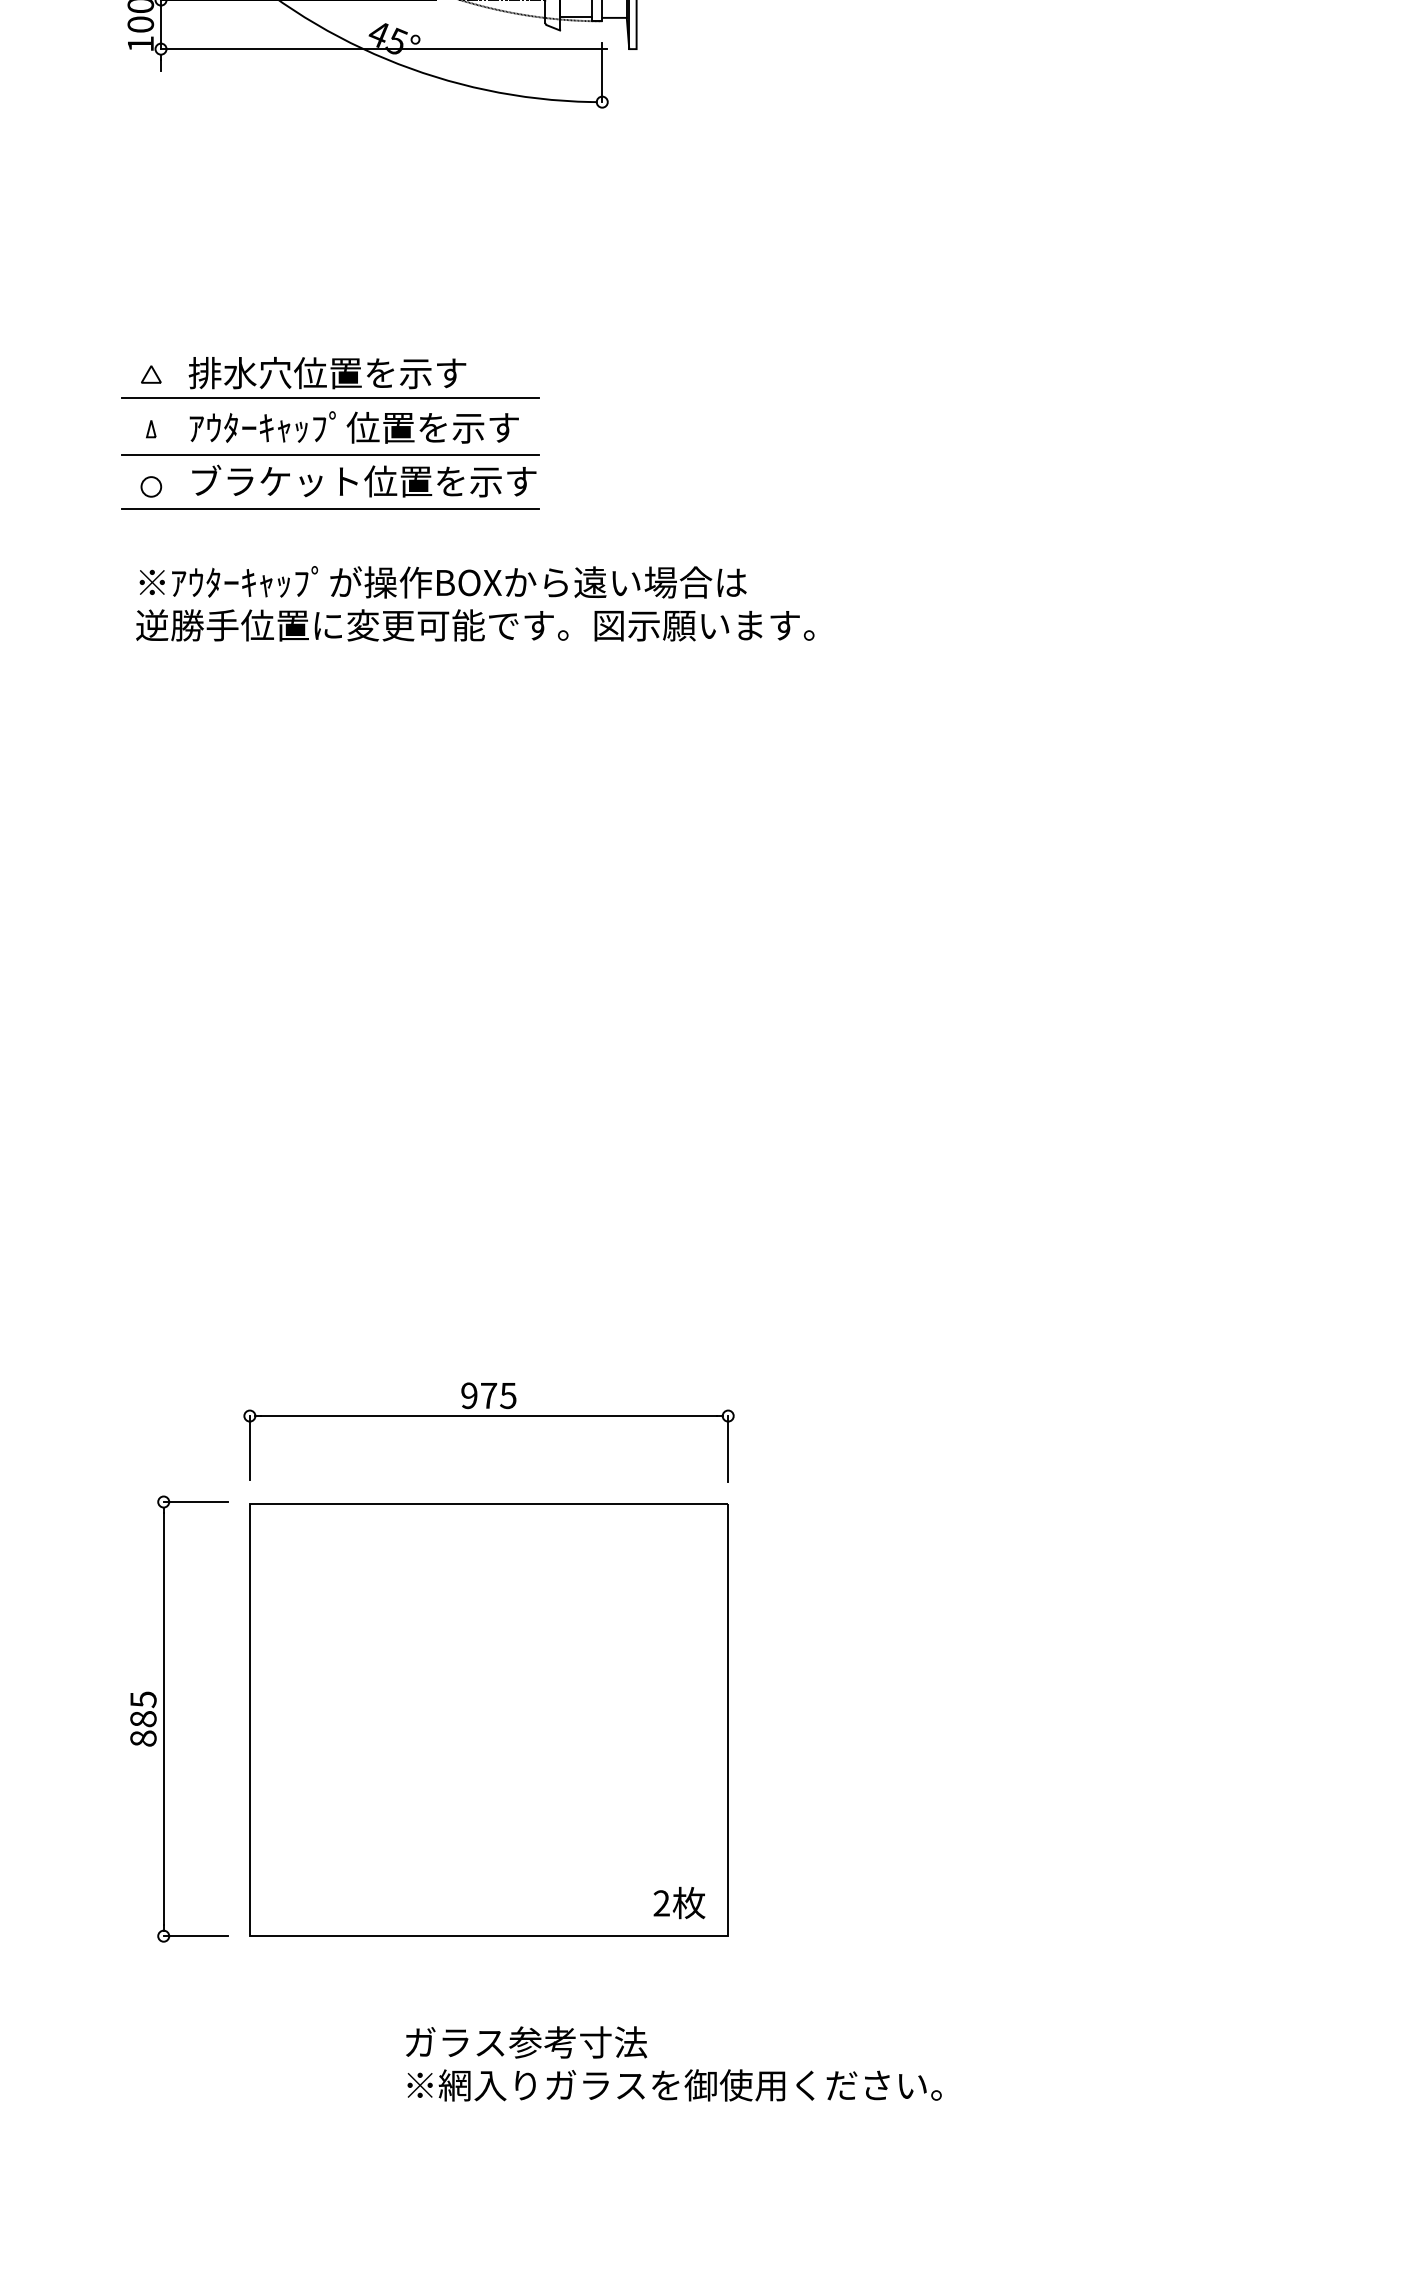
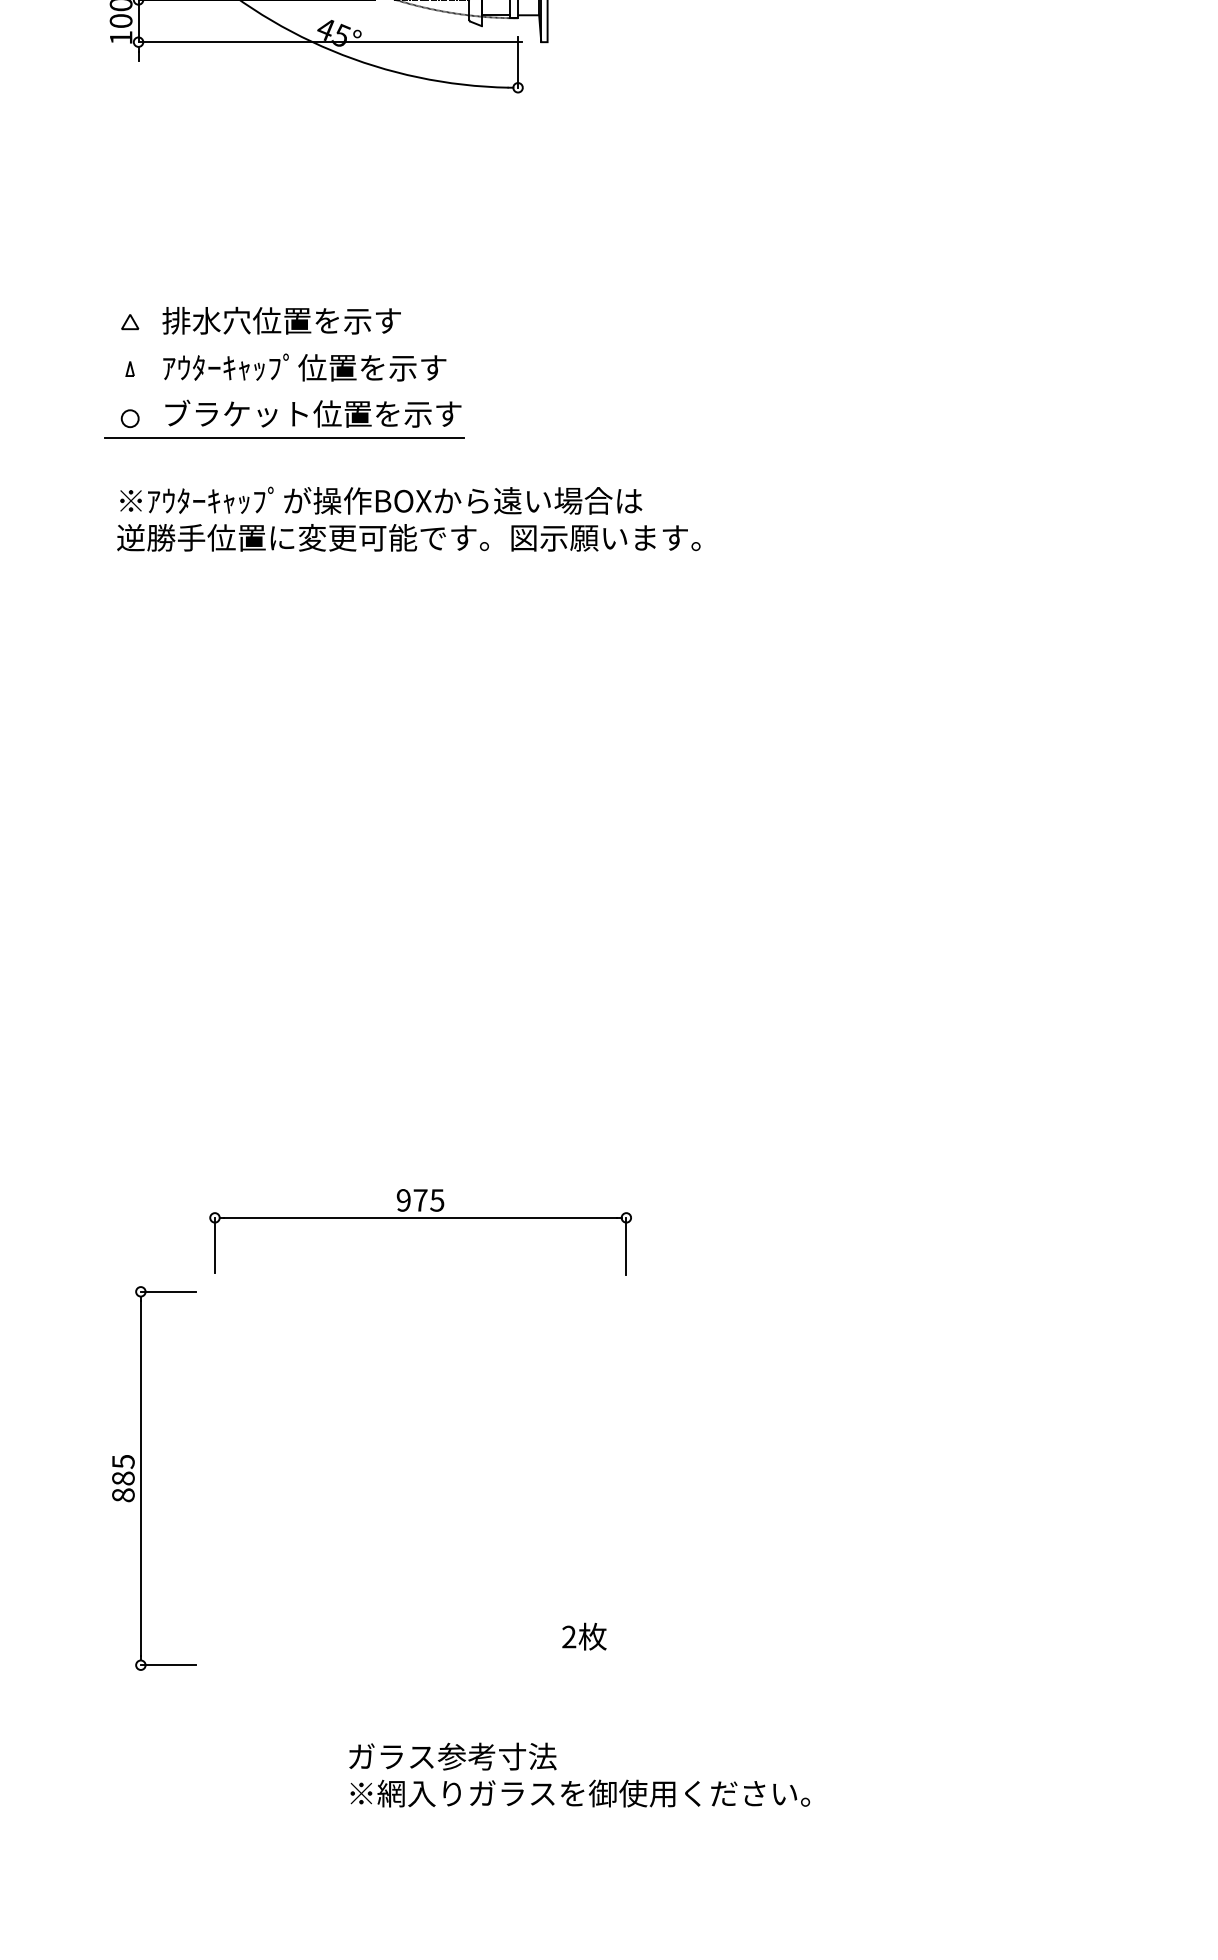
line: (329, 397) -> (283, 341), removed
line: (329, 454) -> (283, 390), removed
part: (488, 1719) -> (420, 1478), removed

